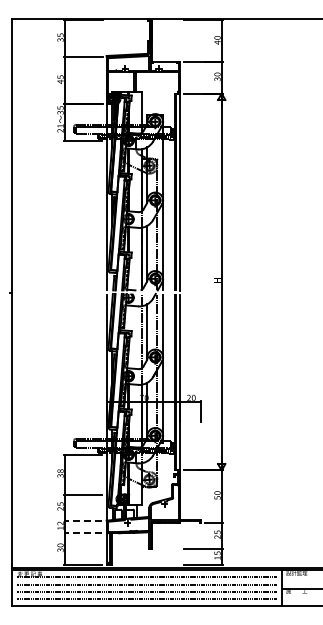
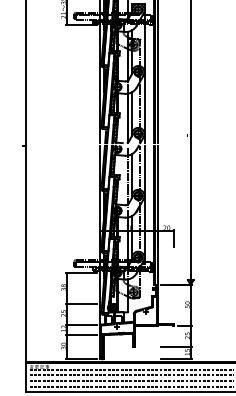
line: (82, 520) -> (80, 324), dashed -> solid
line: (82, 533) -> (80, 334), dashed -> solid

